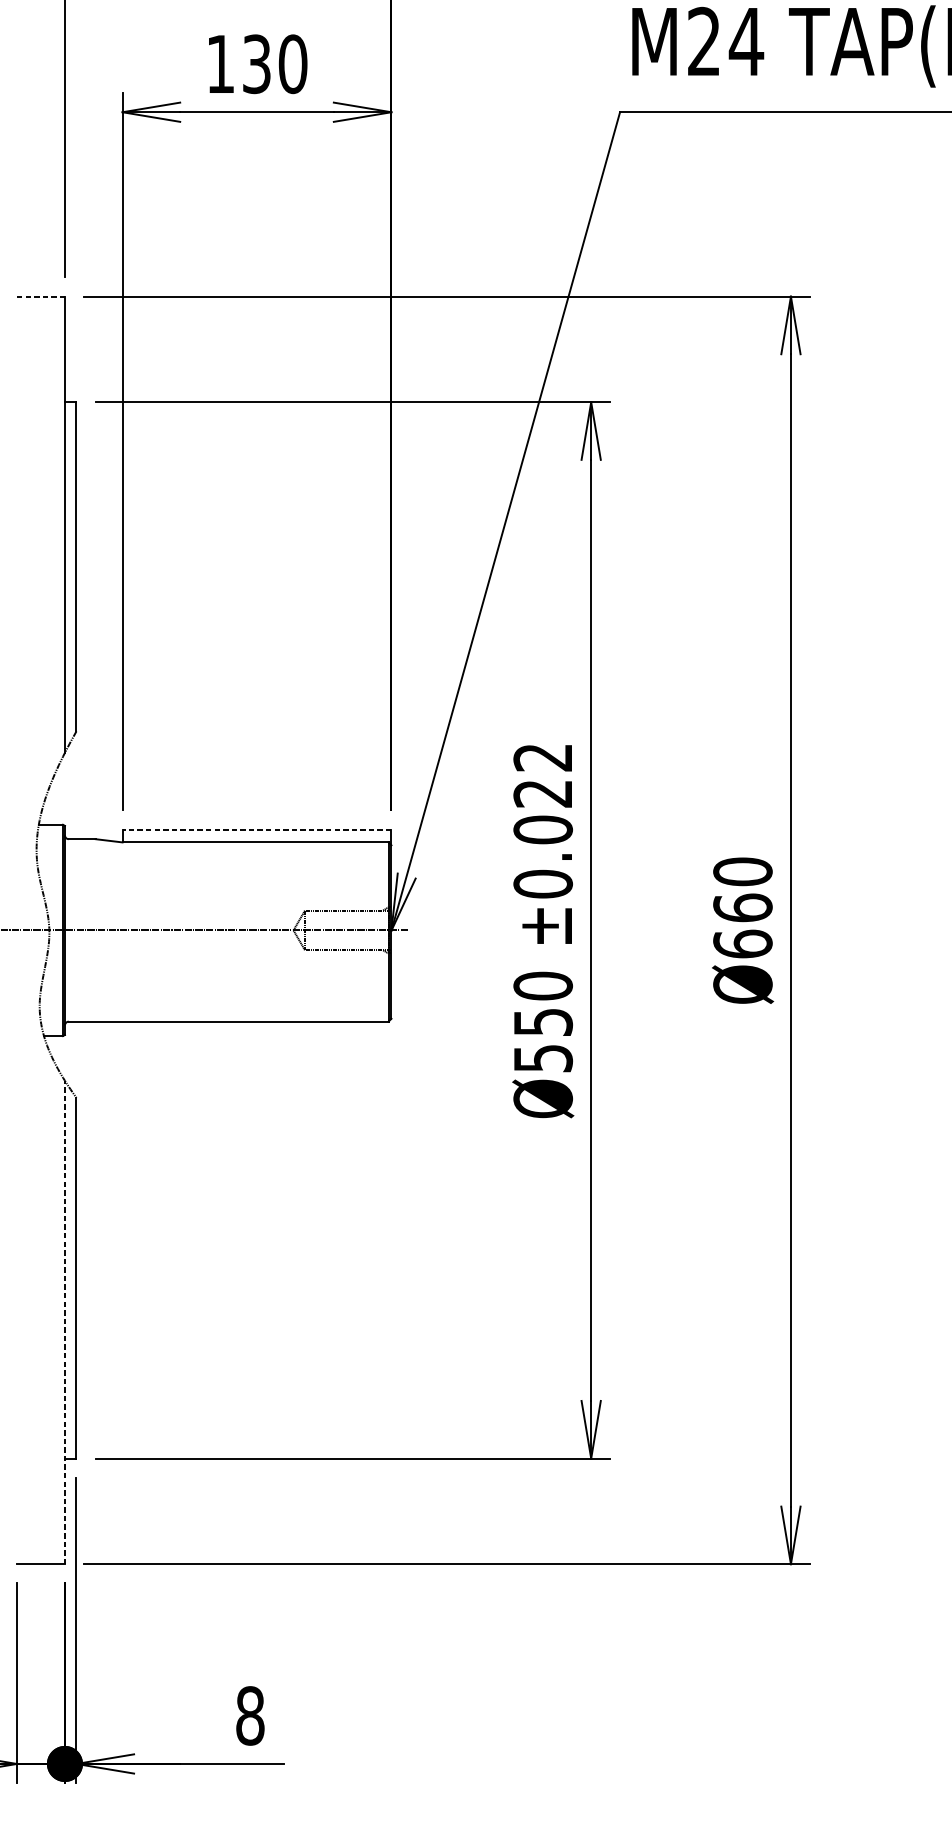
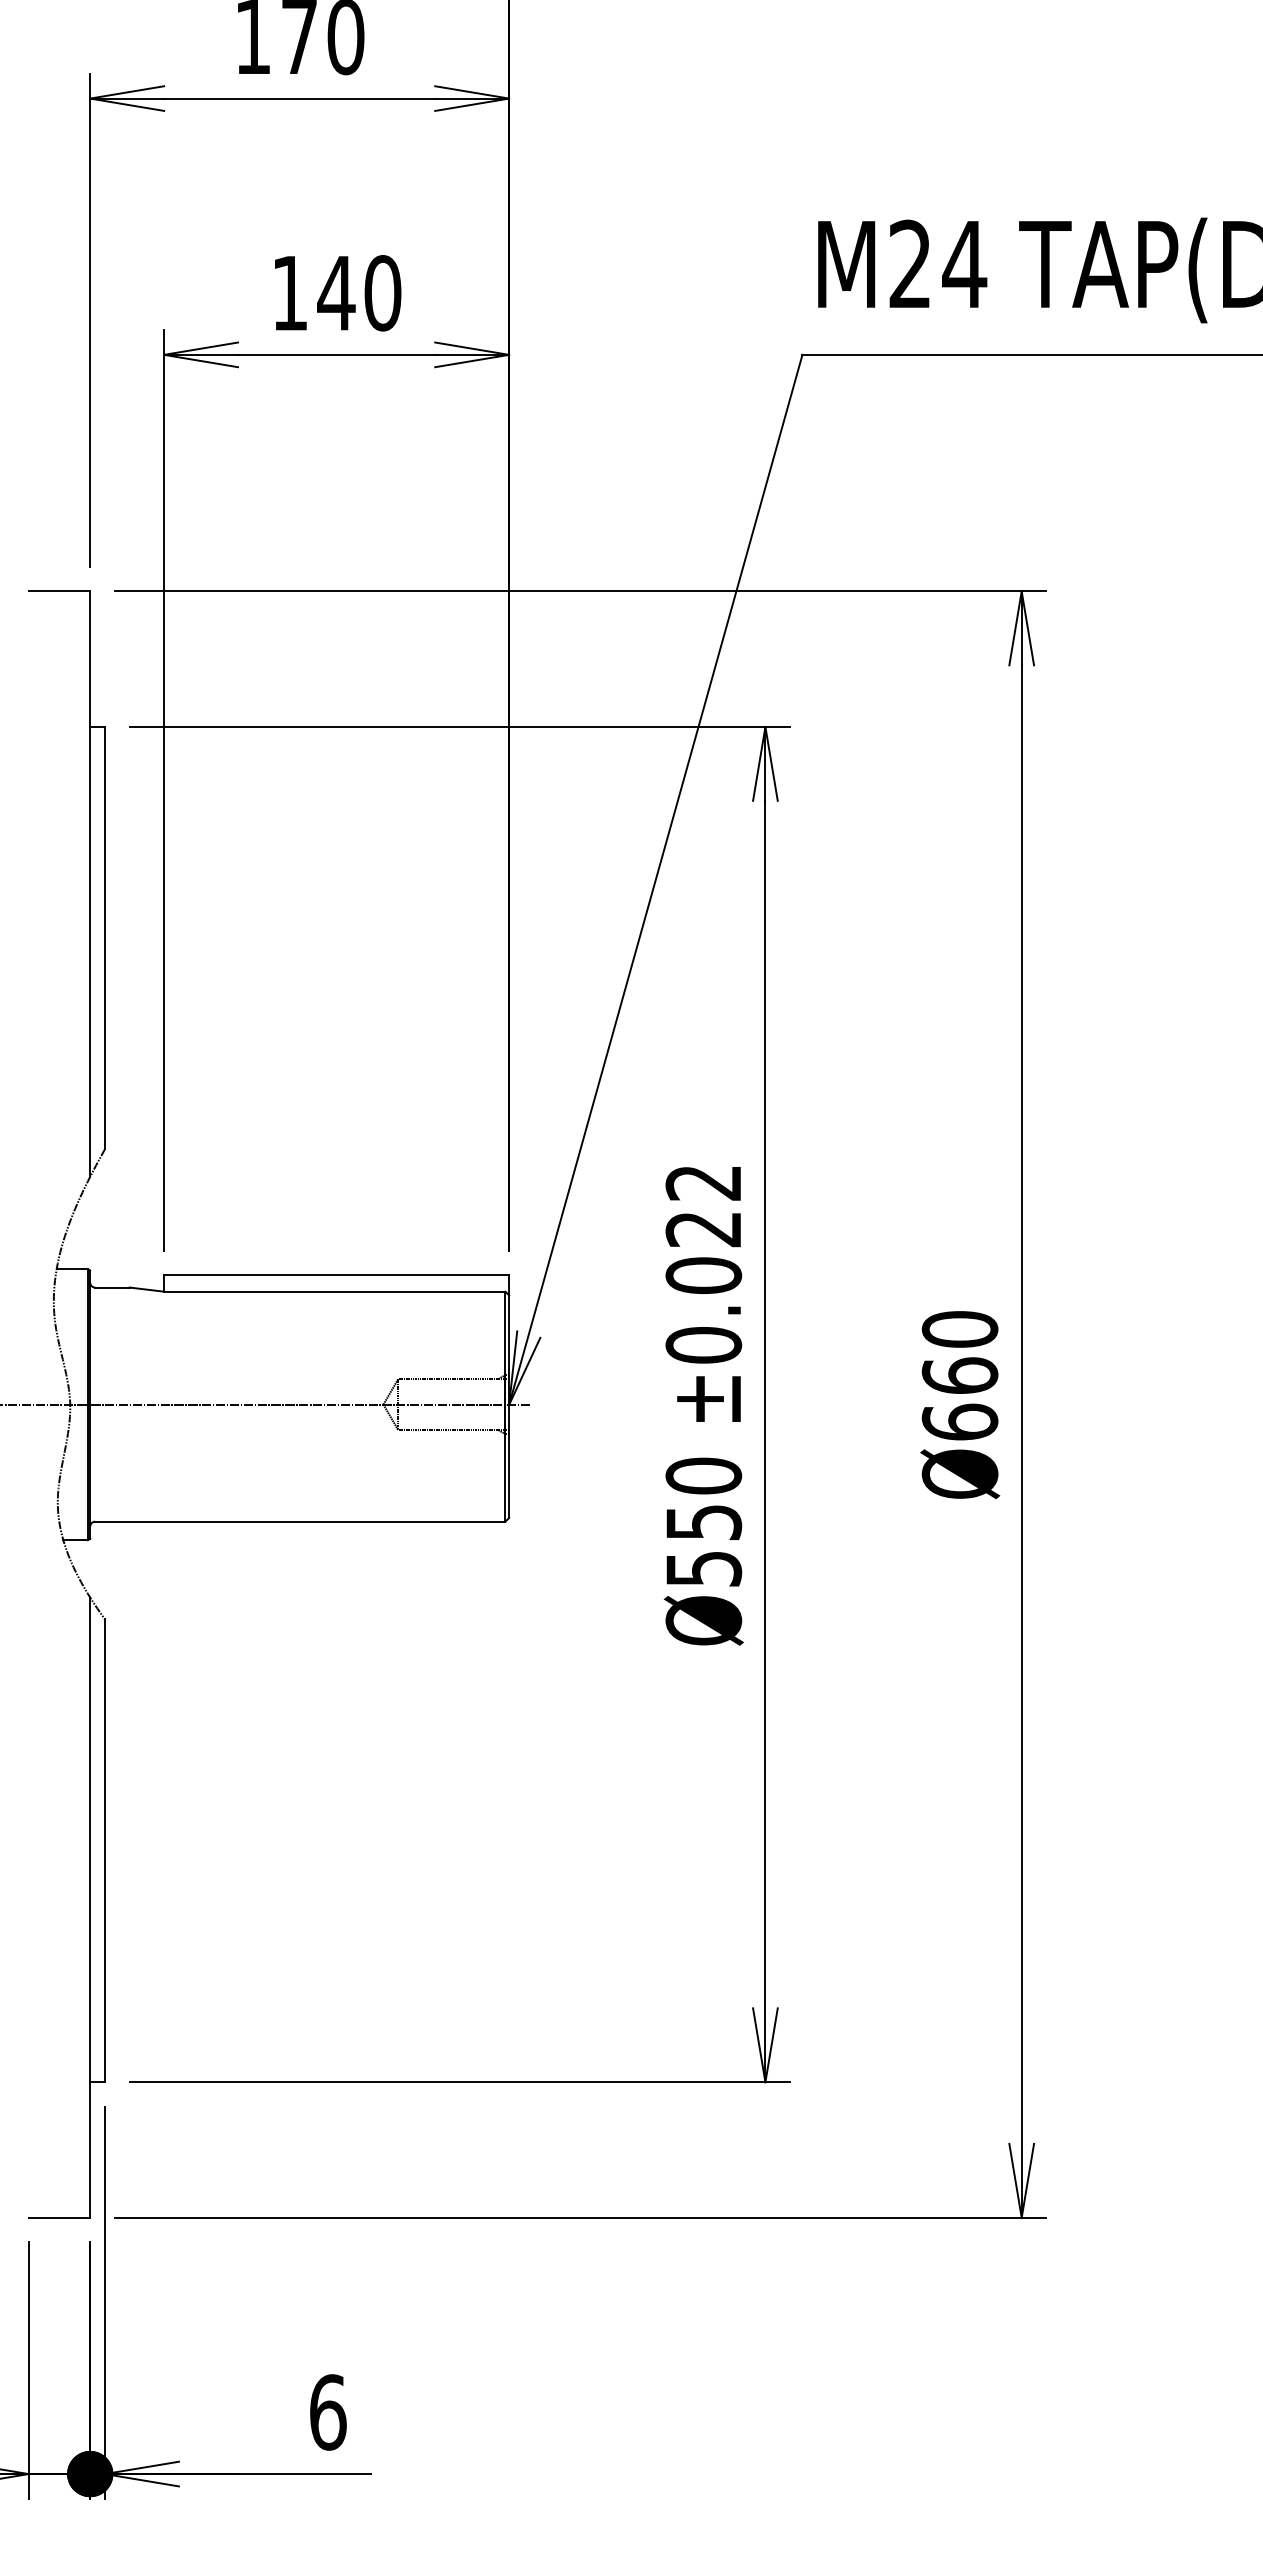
text: (256, 64) -> (336, 293), 130 -> 140
line: (41, 296) -> (59, 591), dashed -> solid
line: (256, 829) -> (336, 1275), dashed -> solid
line: (65, 1322) -> (90, 1907), dashed -> solid
text: (250, 1715) -> (328, 2412), 8 -> 6

